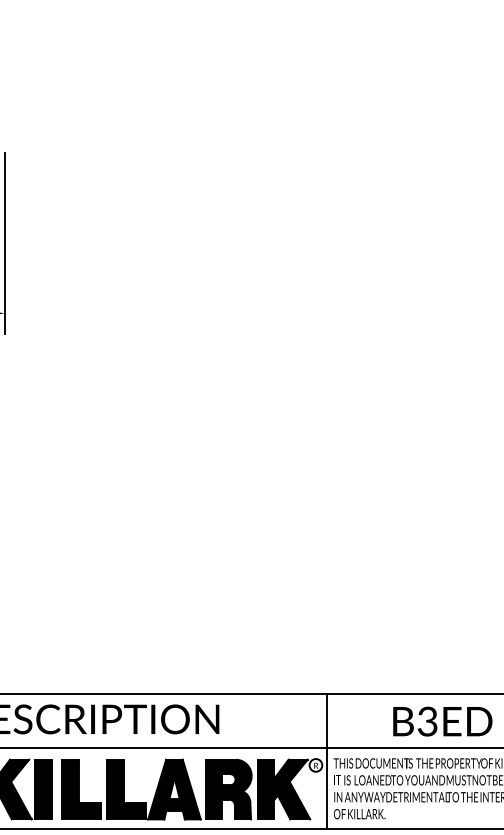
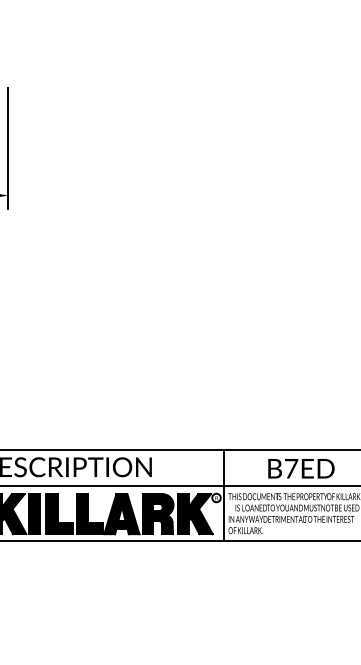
text: (427, 721) -> (291, 468), B3ED -> B7ED

